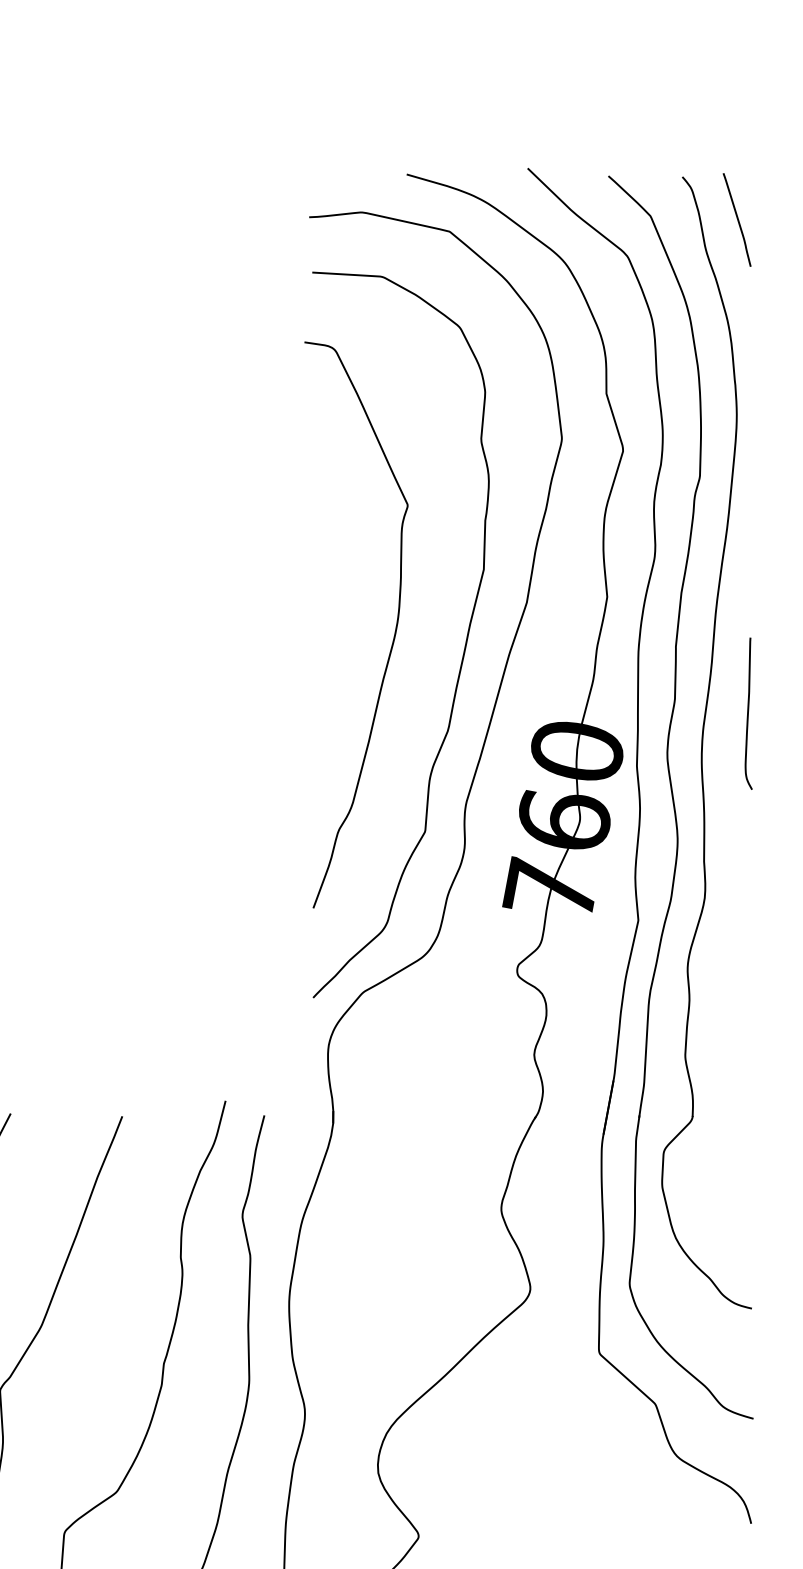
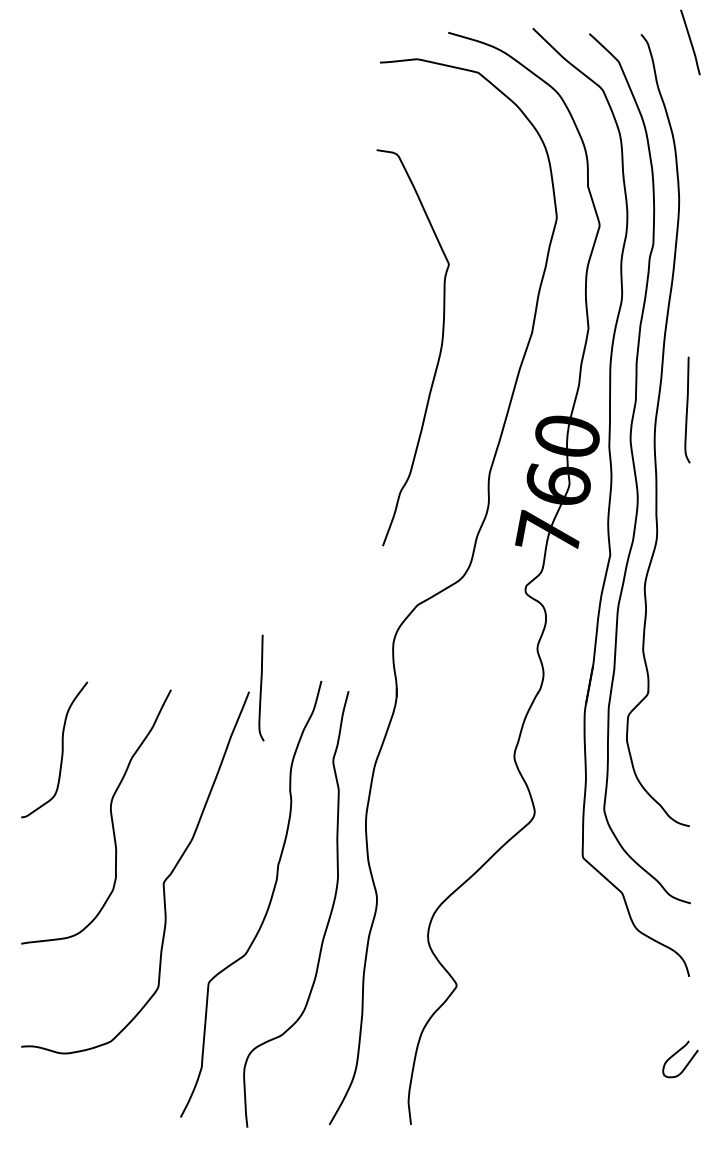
curve: (737, 219) -> (690, 42), moved
curve: (462, 650) -> (487, 365), removed
curve: (139, 1110) -> (261, 687), added

